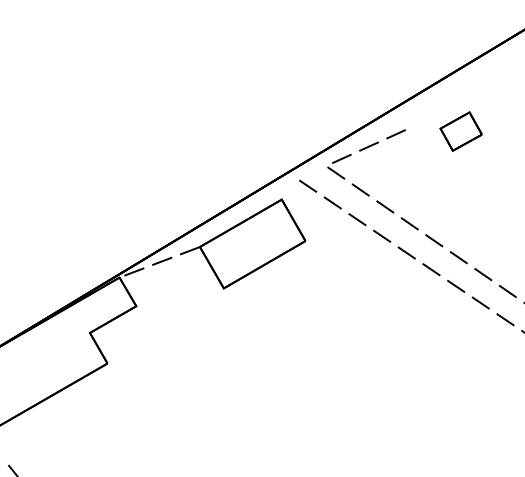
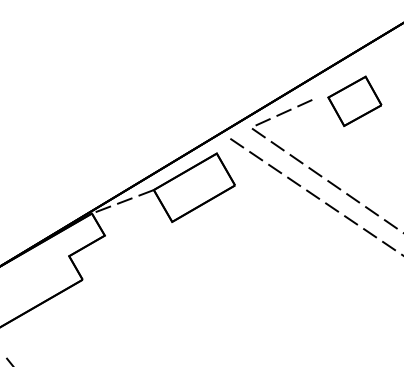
part: (460, 130) -> (354, 100), size x1.67

